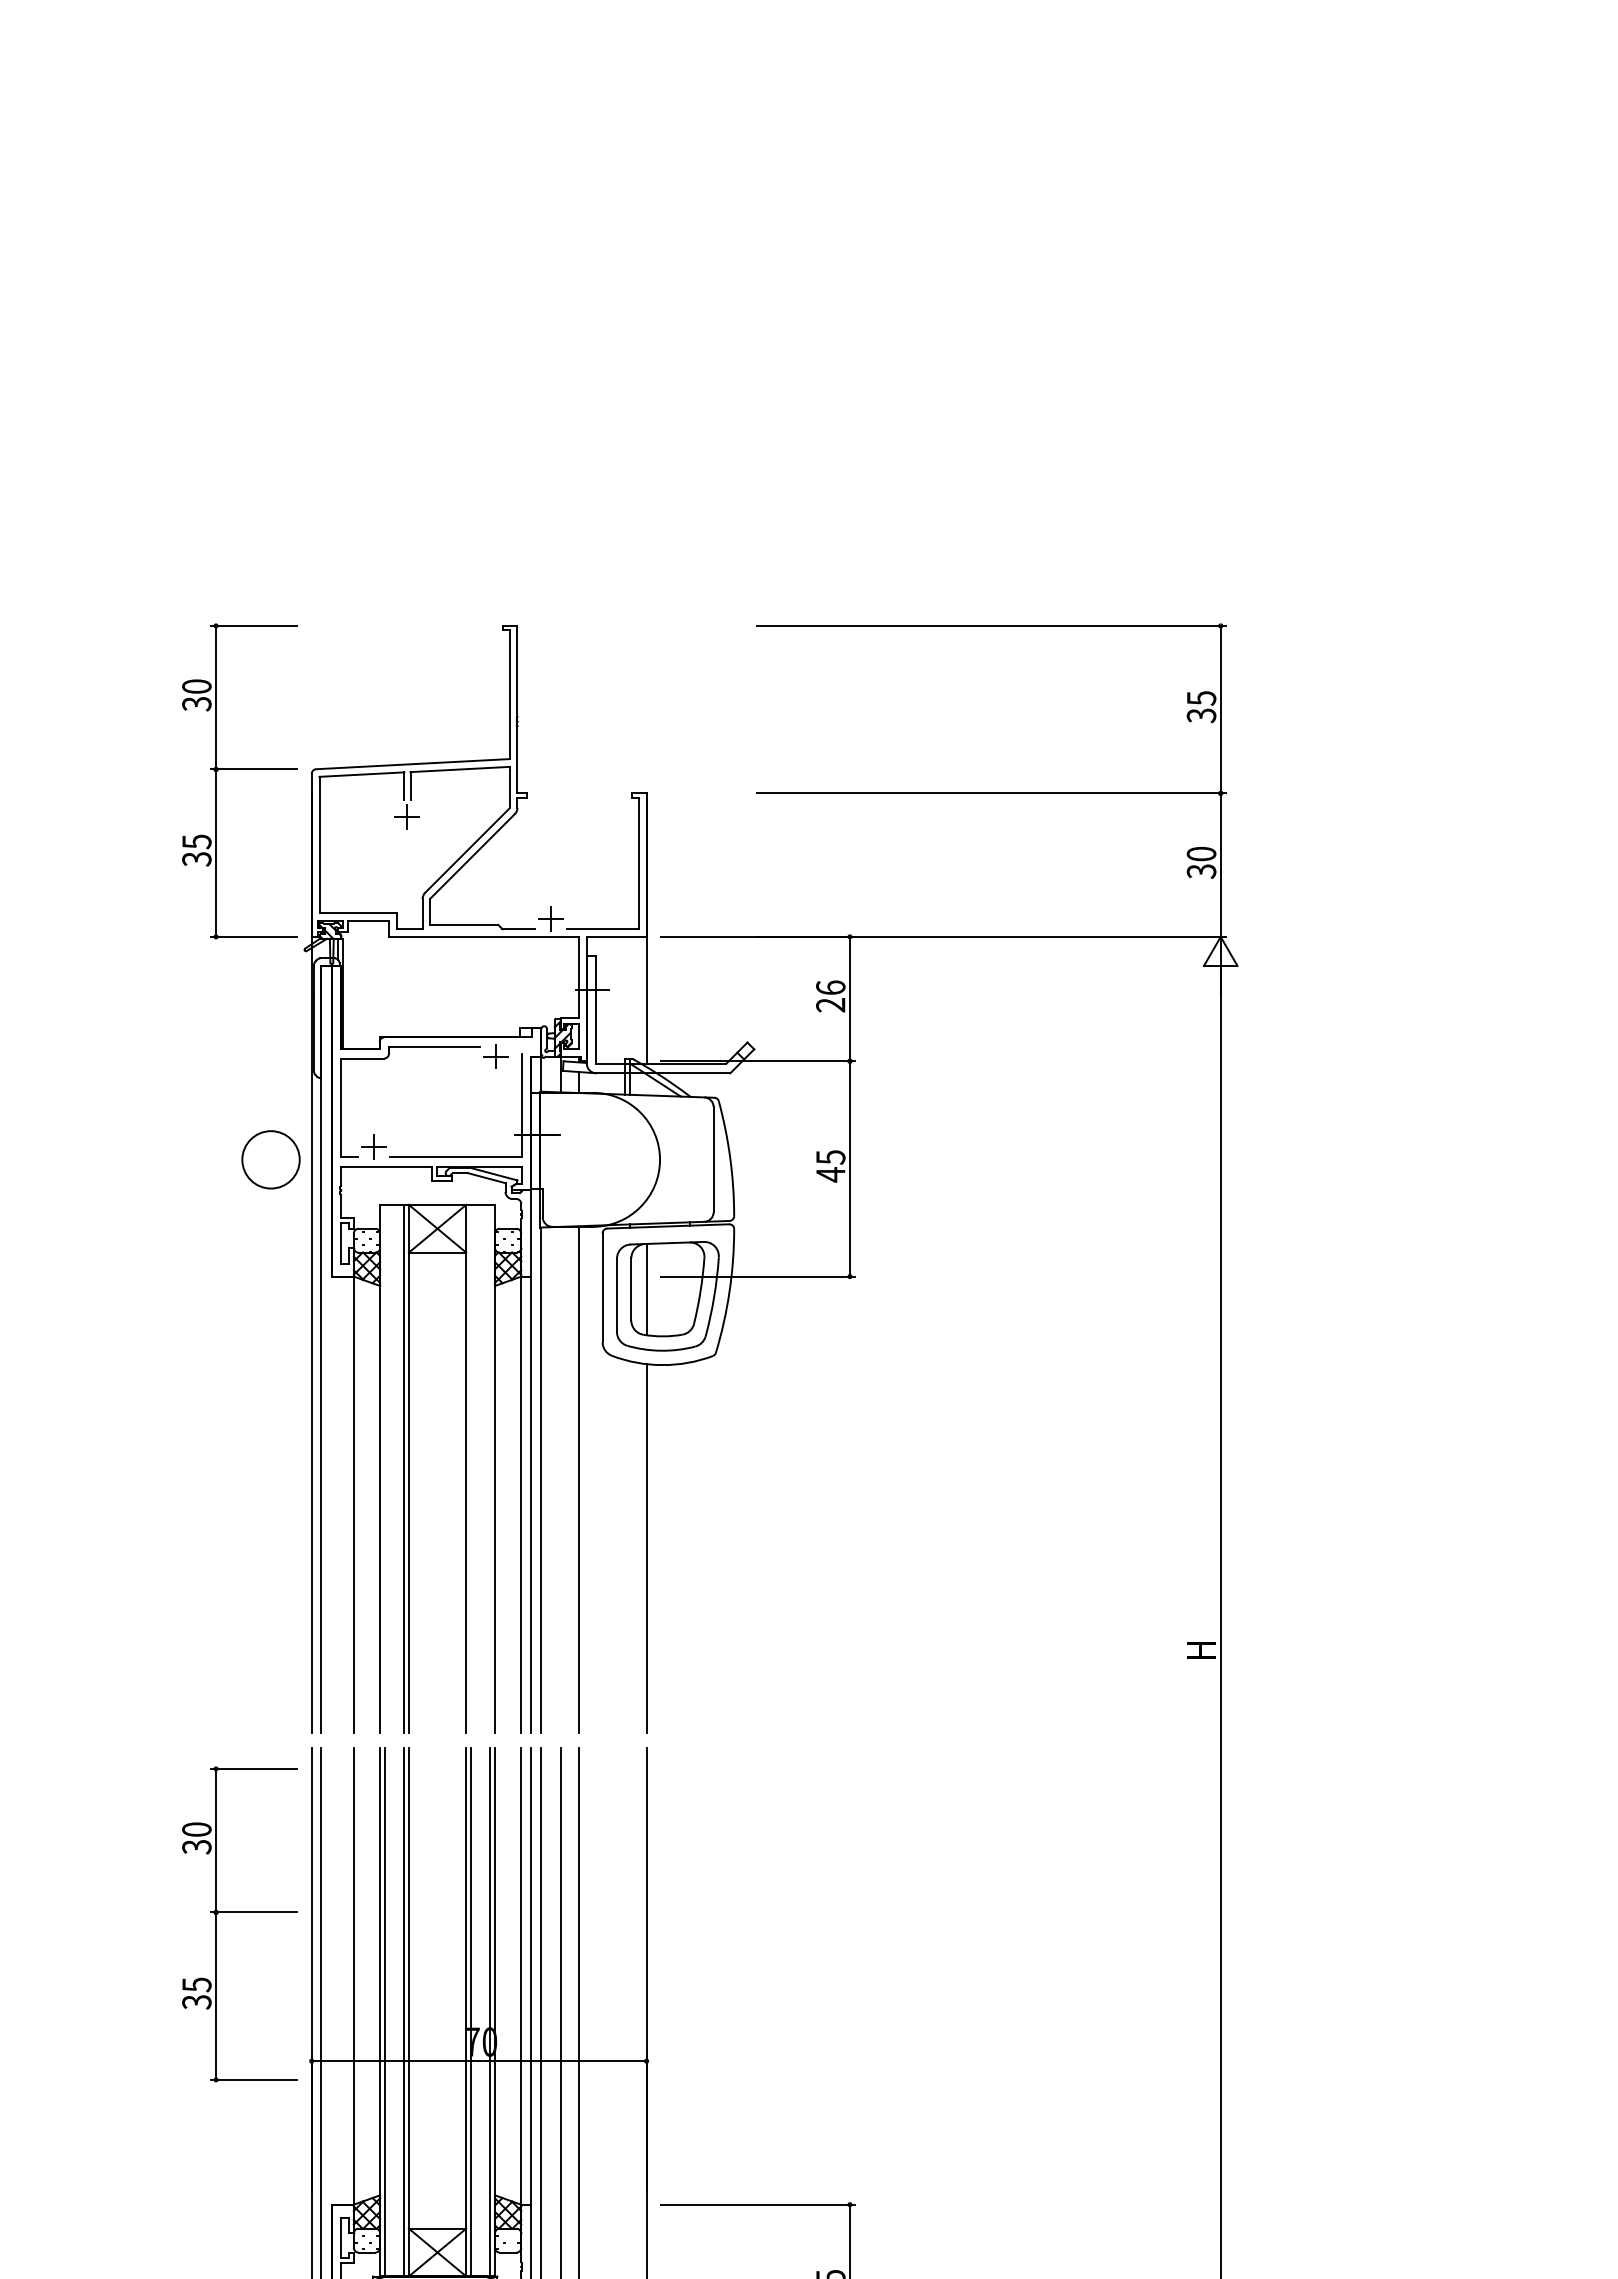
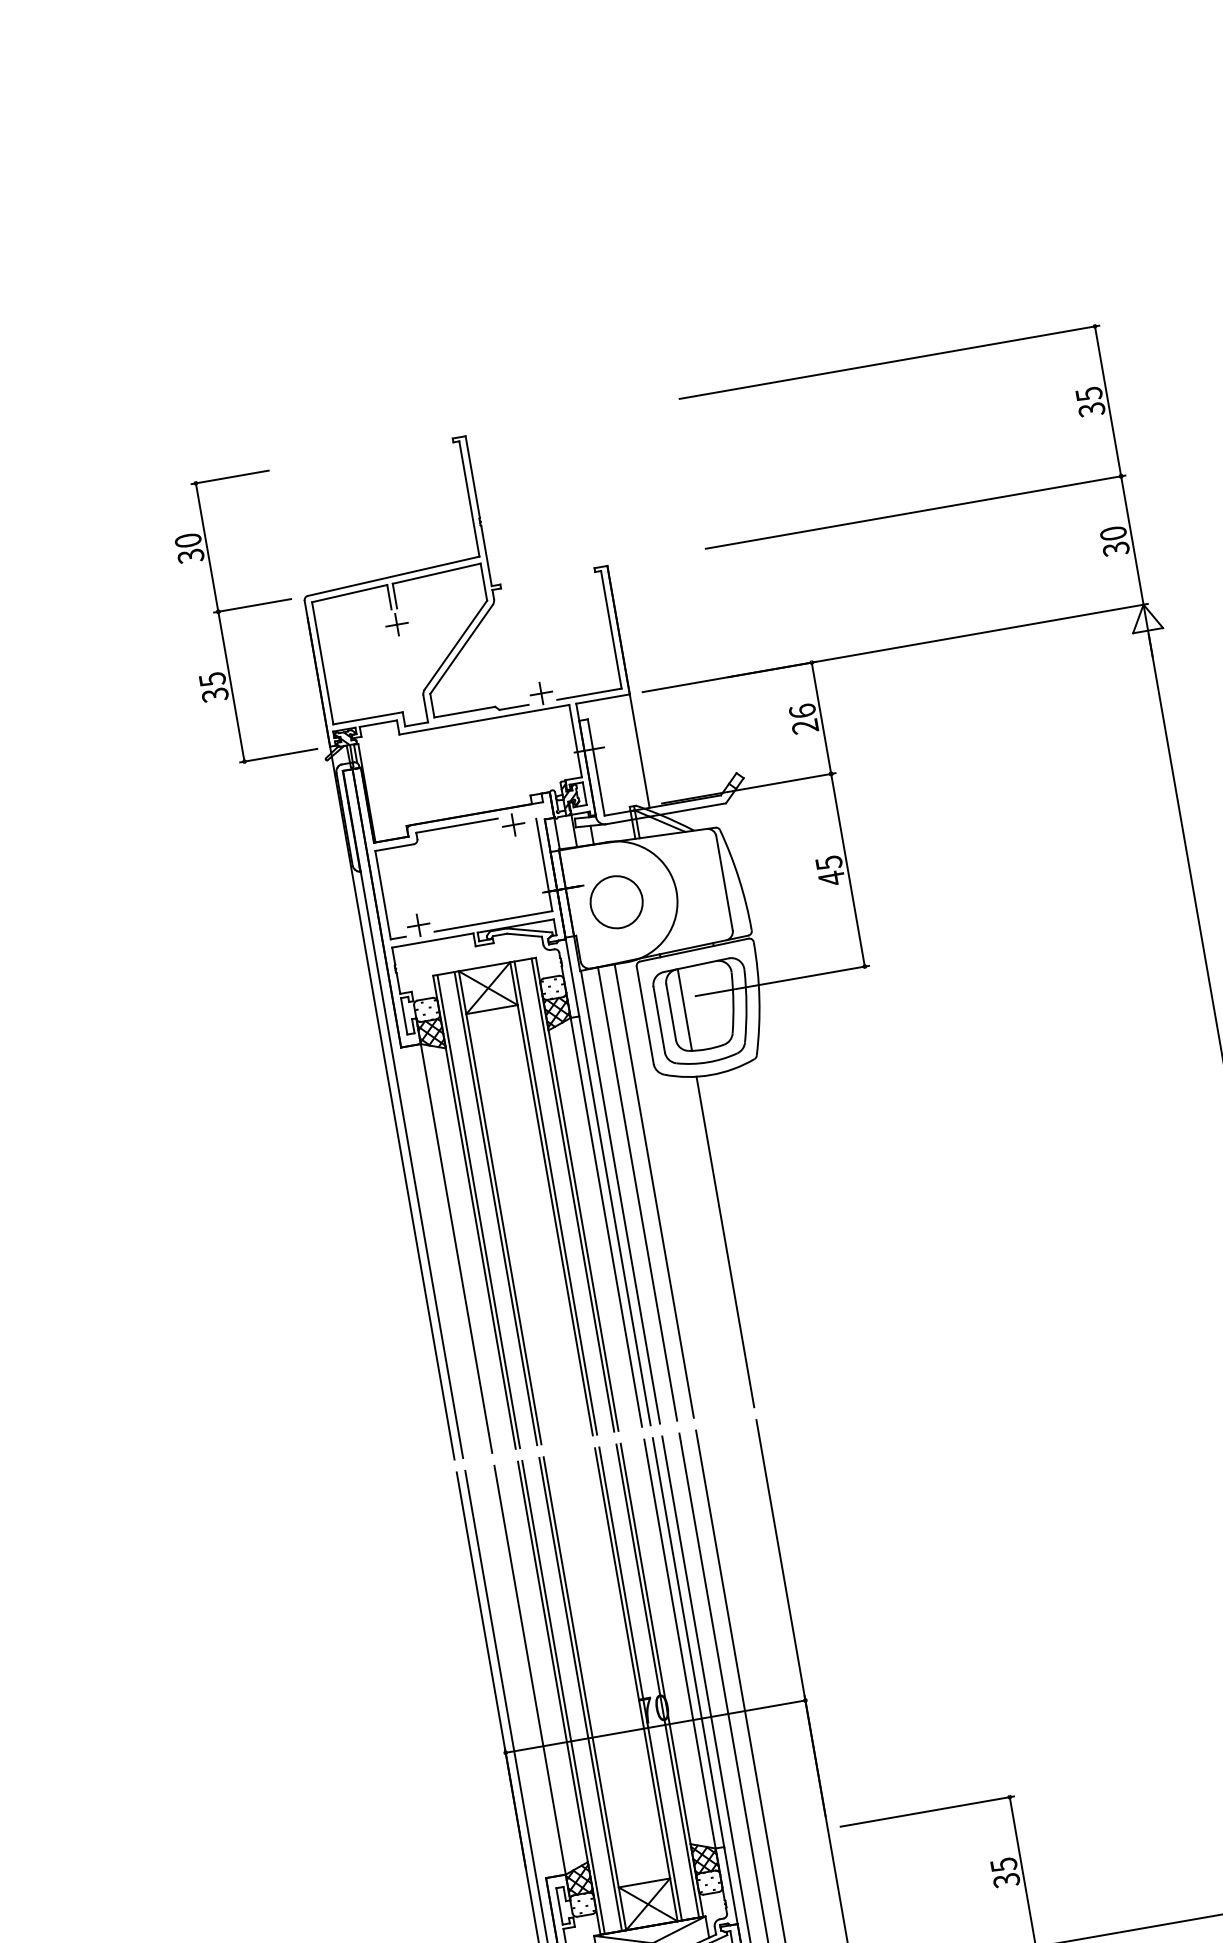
circle: (270, 1159) -> (616, 902), moved
line: (384, 1468) -> (478, 1211), added
line: (471, 1468) -> (556, 1197), added
line: (490, 1468) -> (573, 1194), added
line: (560, 1479) -> (637, 1193), added
part: (239, 1912) -> (417, 1631), removed

